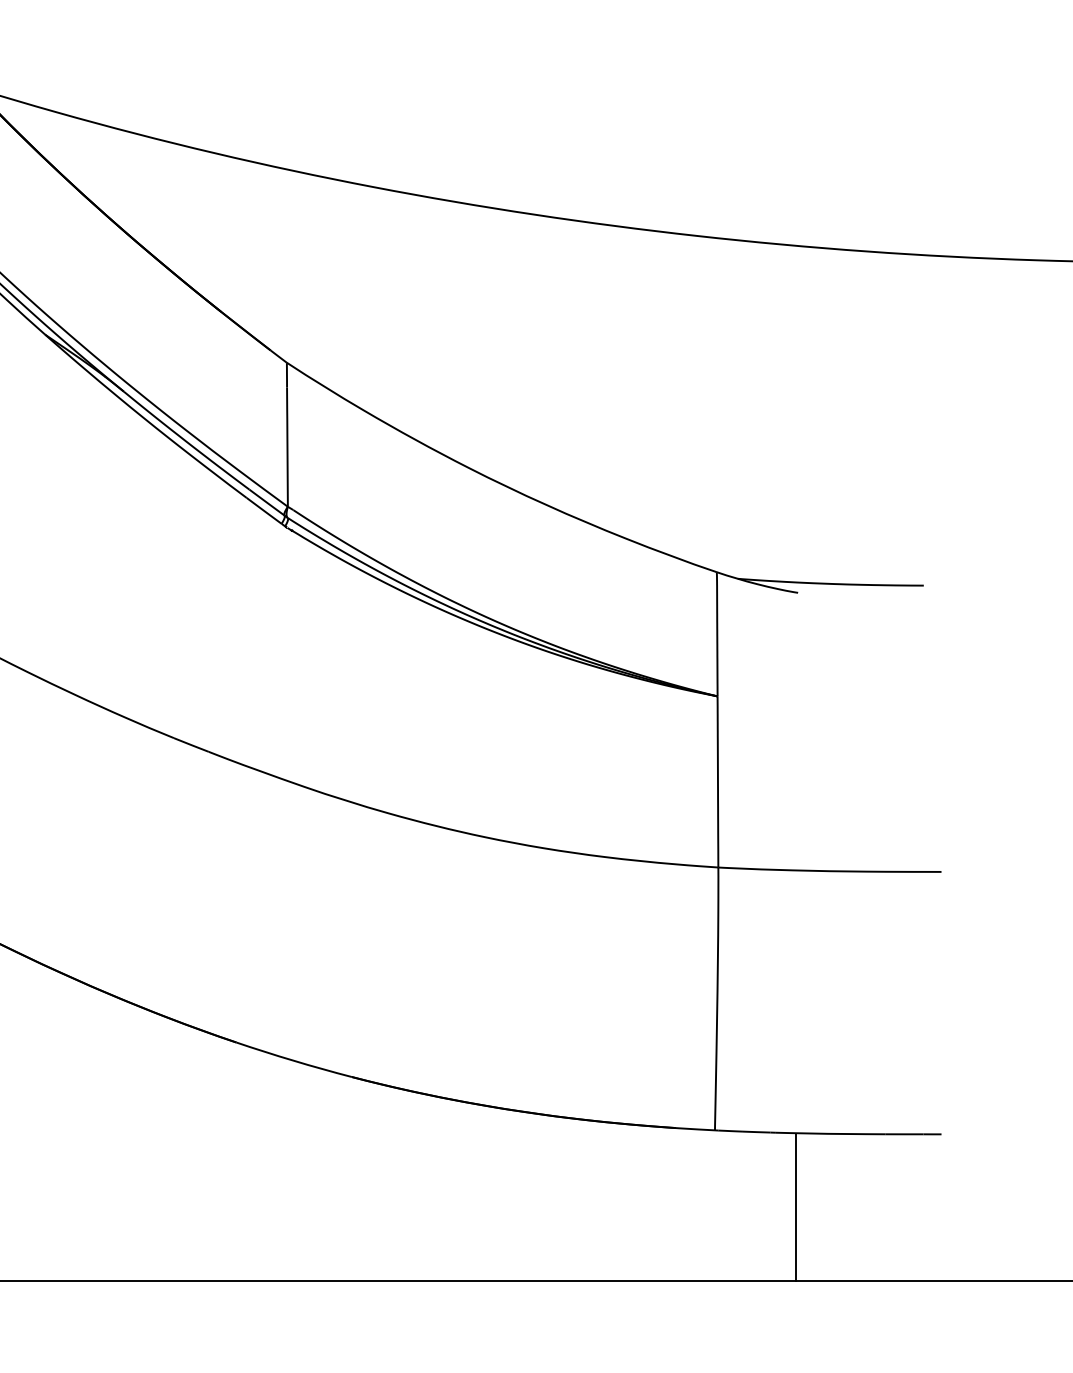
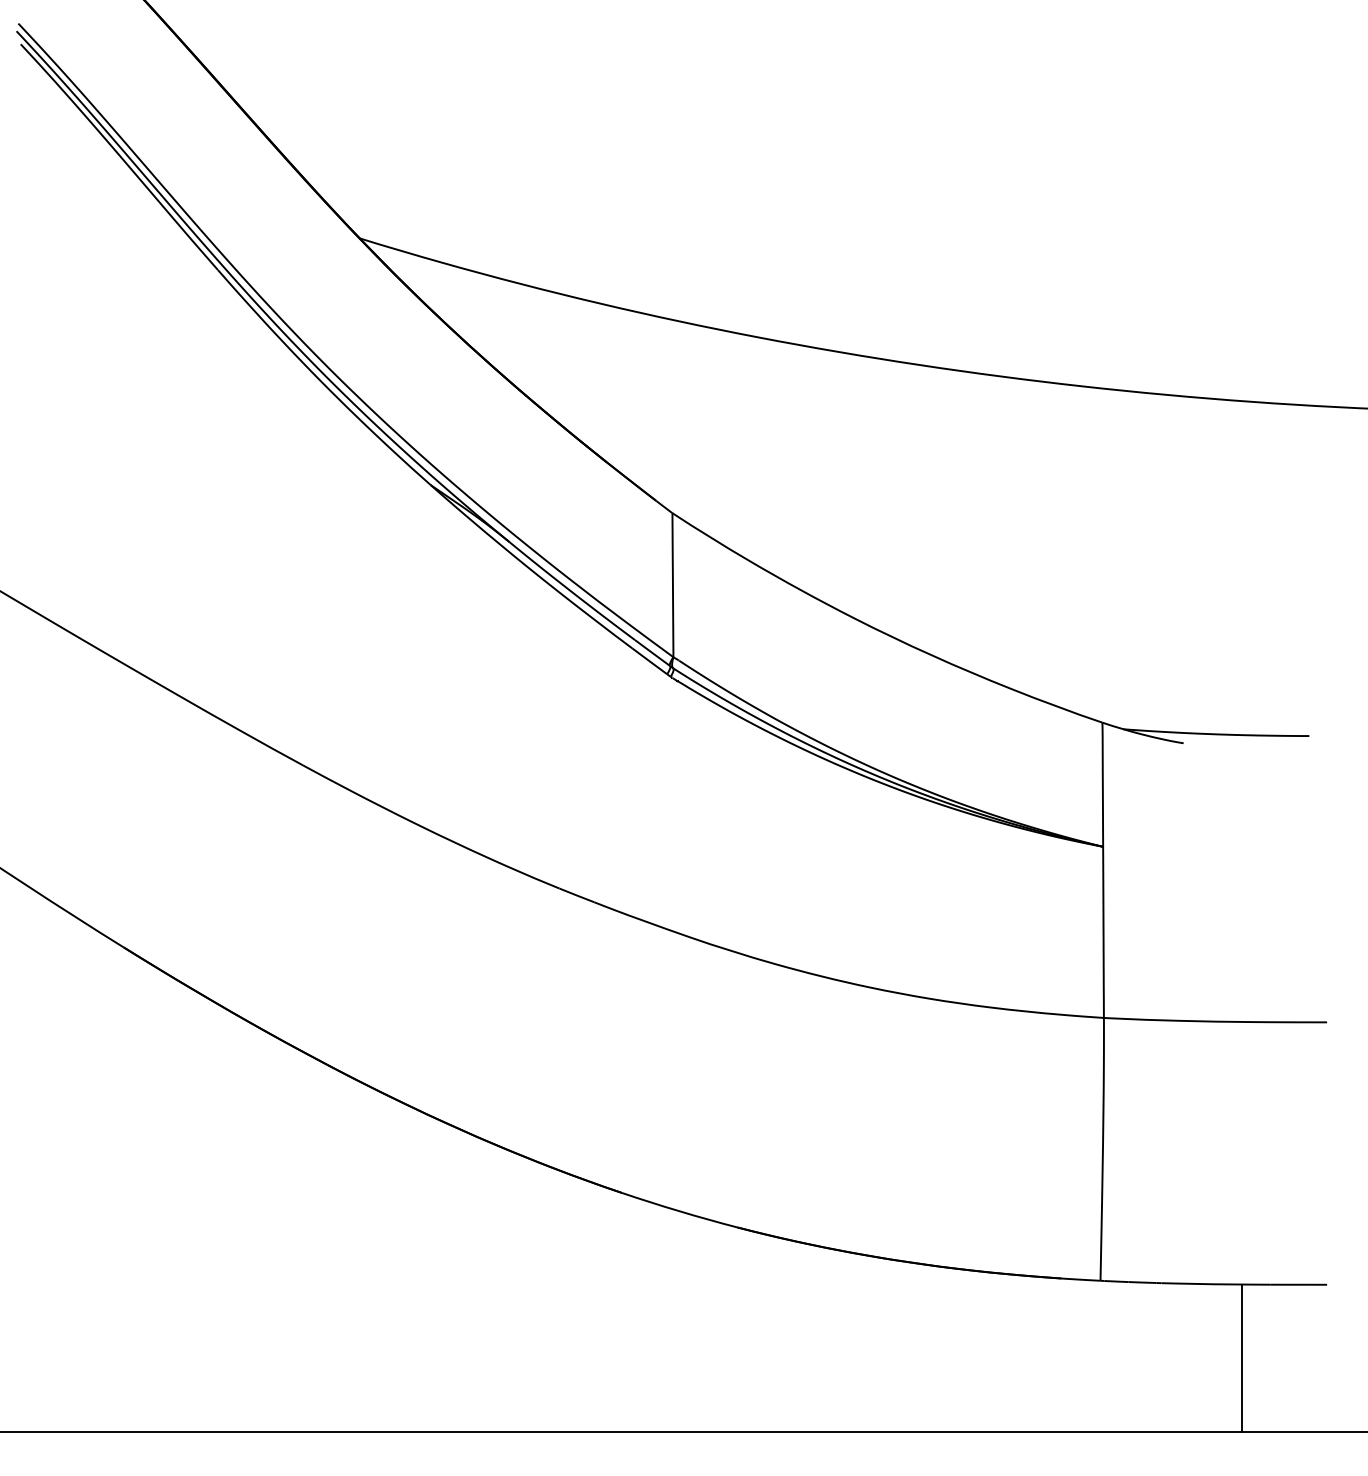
line: (795, 1207) -> (1242, 1357), moved

